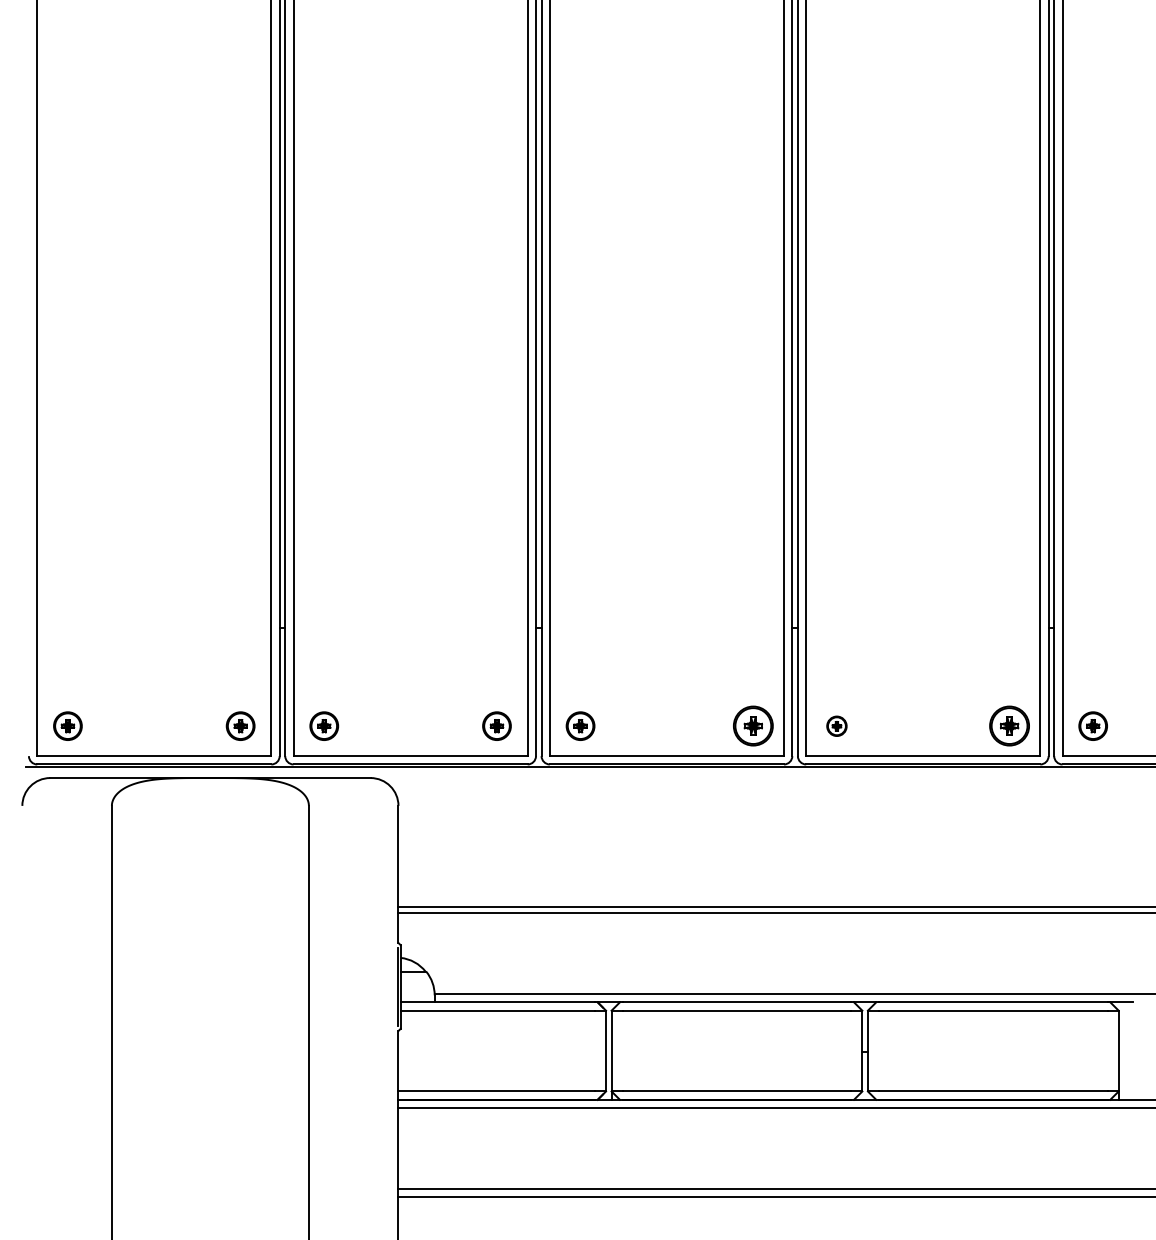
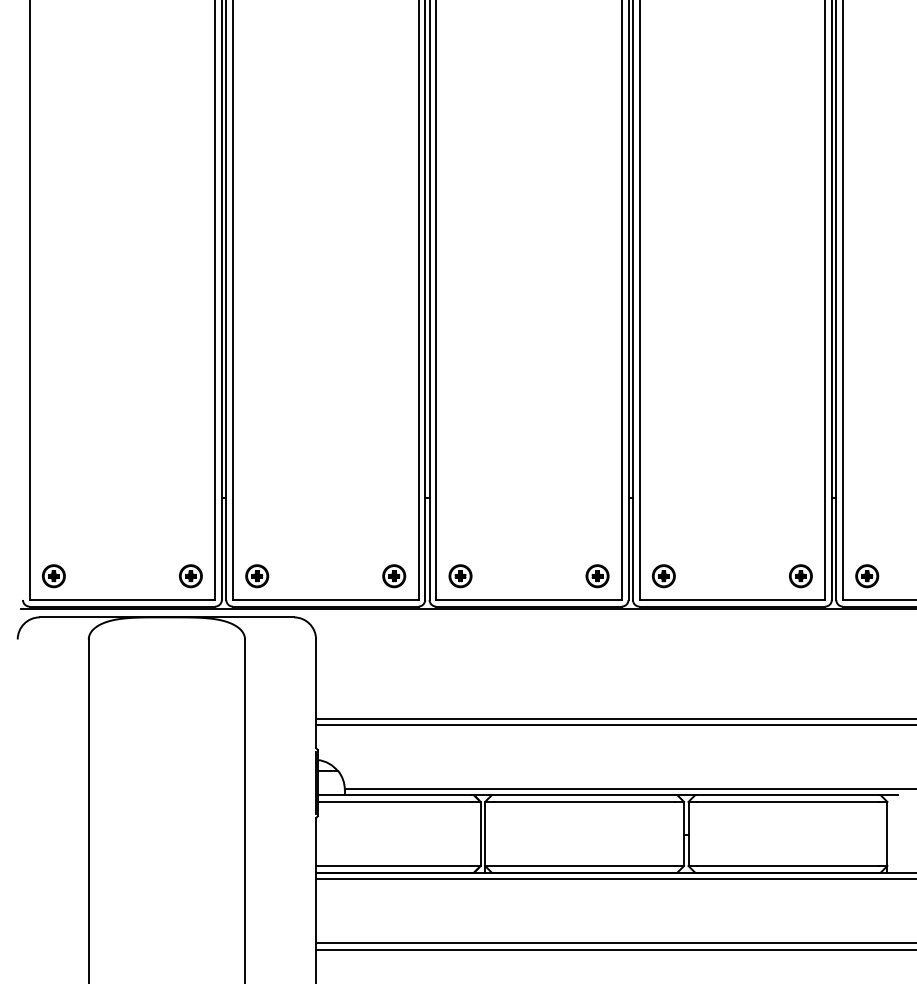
part: (753, 726) -> (597, 576), size x0.71
part: (836, 726) -> (663, 576), size x1.43
part: (1009, 726) -> (800, 576), size x0.71

